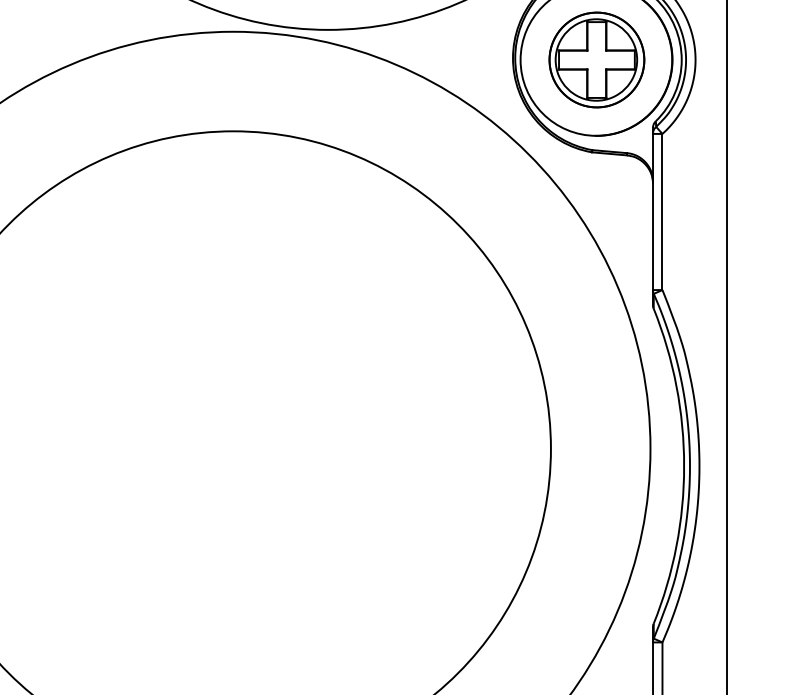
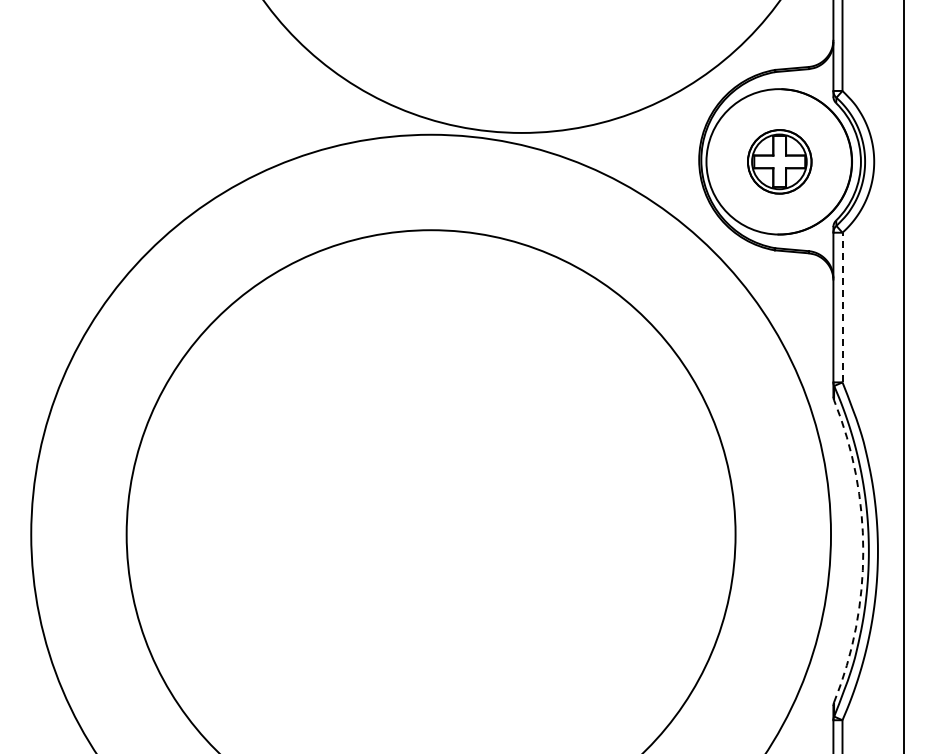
part: (596, 59) -> (779, 161), size x0.7
line: (662, 211) -> (842, 307), solid -> dashed
arc: (684, 466) -> (863, 551), solid -> dashed

